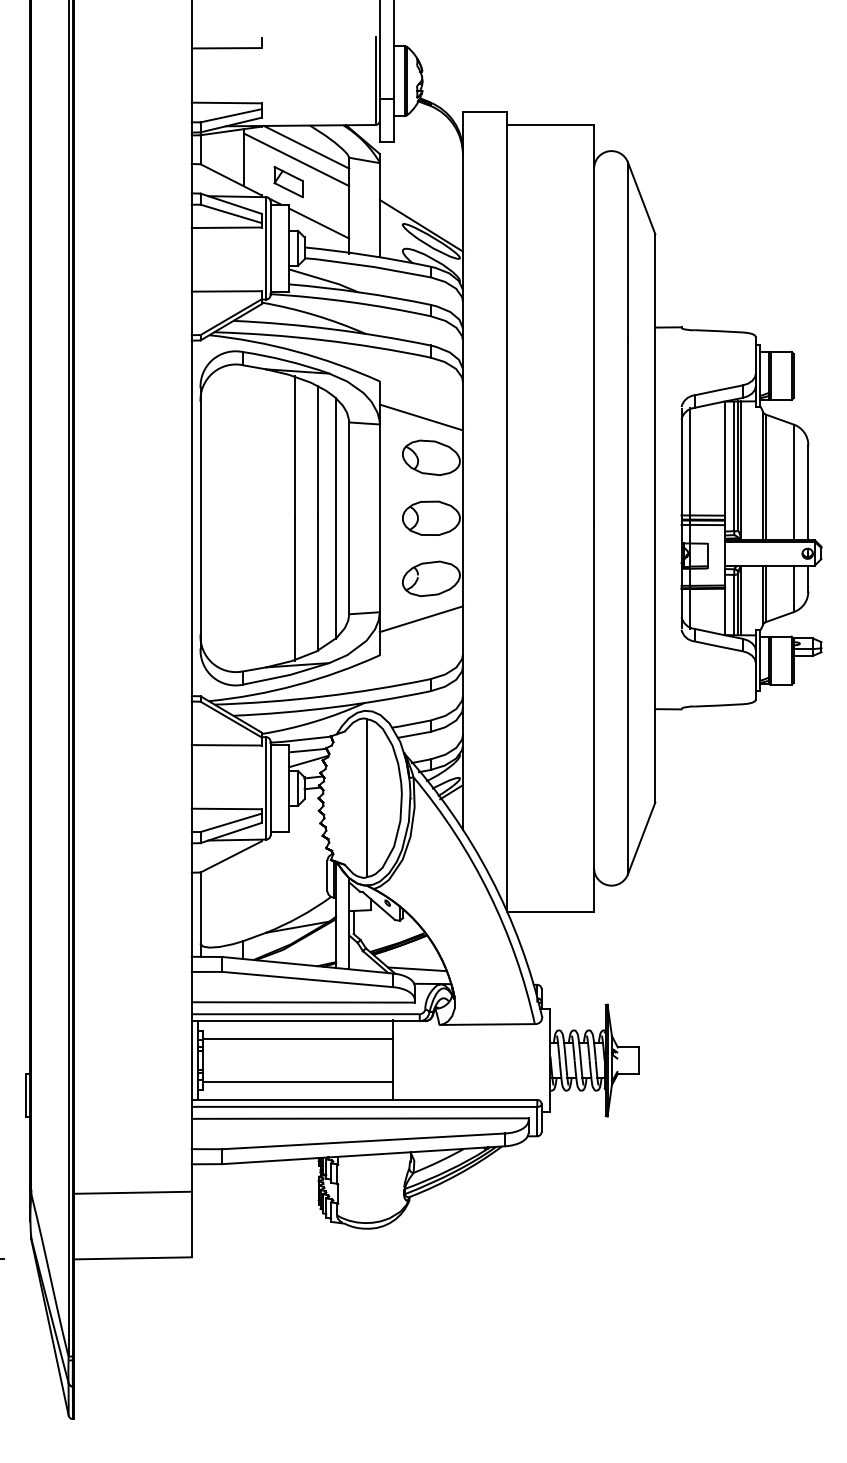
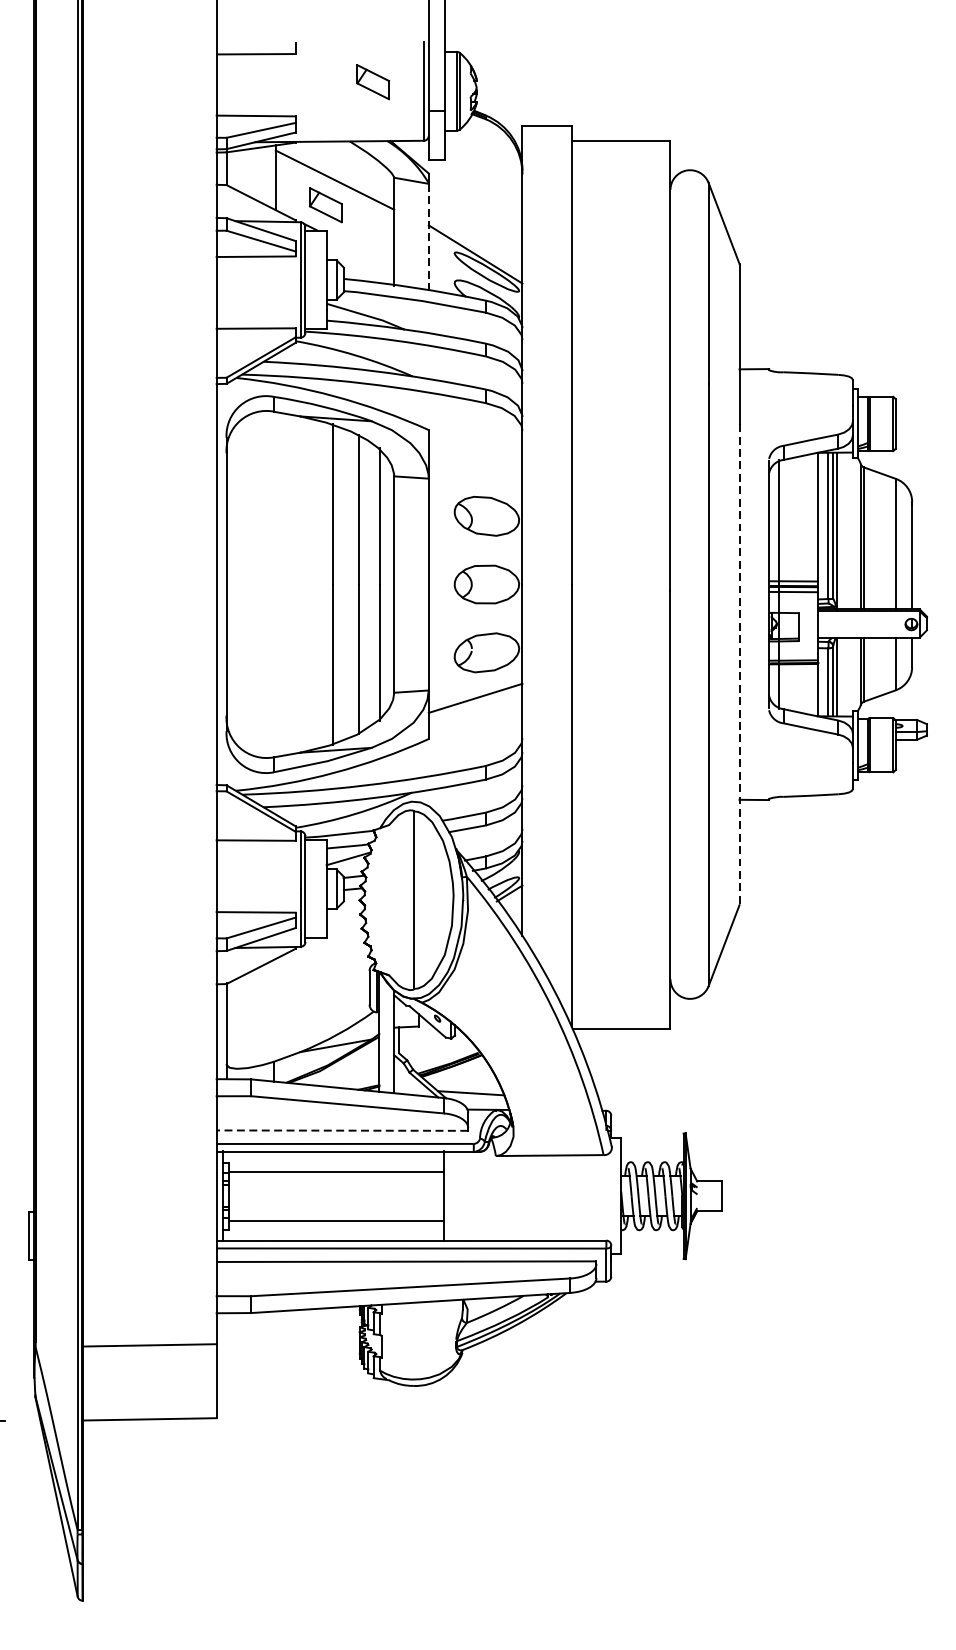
part: (330, 72) -> (373, 81), added
line: (306, 146) -> (346, 165), removed
line: (379, 210) -> (428, 237), solid -> dashed
line: (319, 223) -> (360, 251), removed
line: (420, 417) -> (474, 470), removed
line: (655, 589) -> (739, 664), solid -> dashed
line: (302, 1002) -> (341, 1130), solid -> dashed

